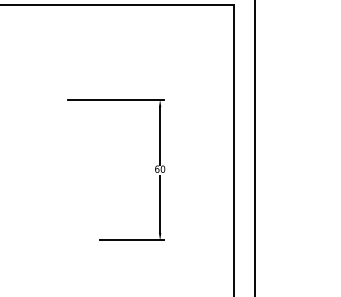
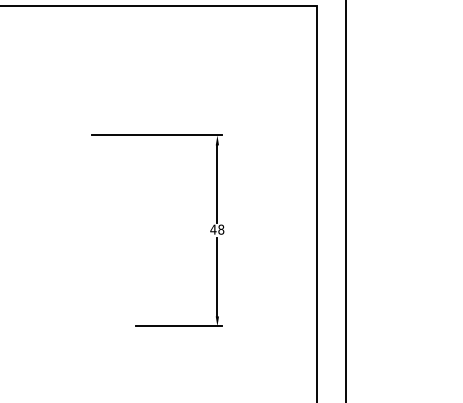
text: (160, 169) -> (217, 229), 60 -> 48

